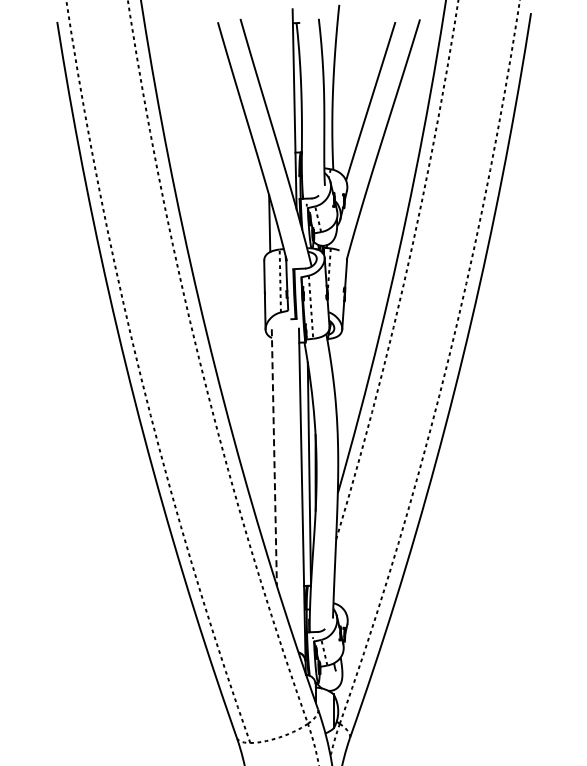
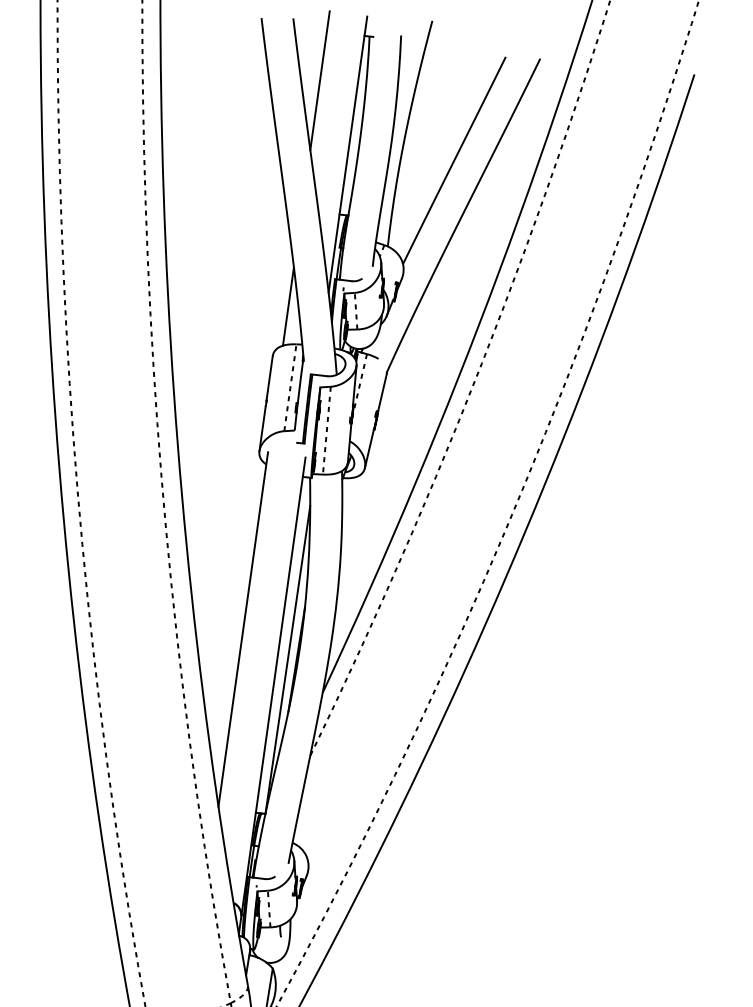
line: (266, 59) -> (320, 79), added
line: (274, 458) -> (243, 630), dashed -> solid

